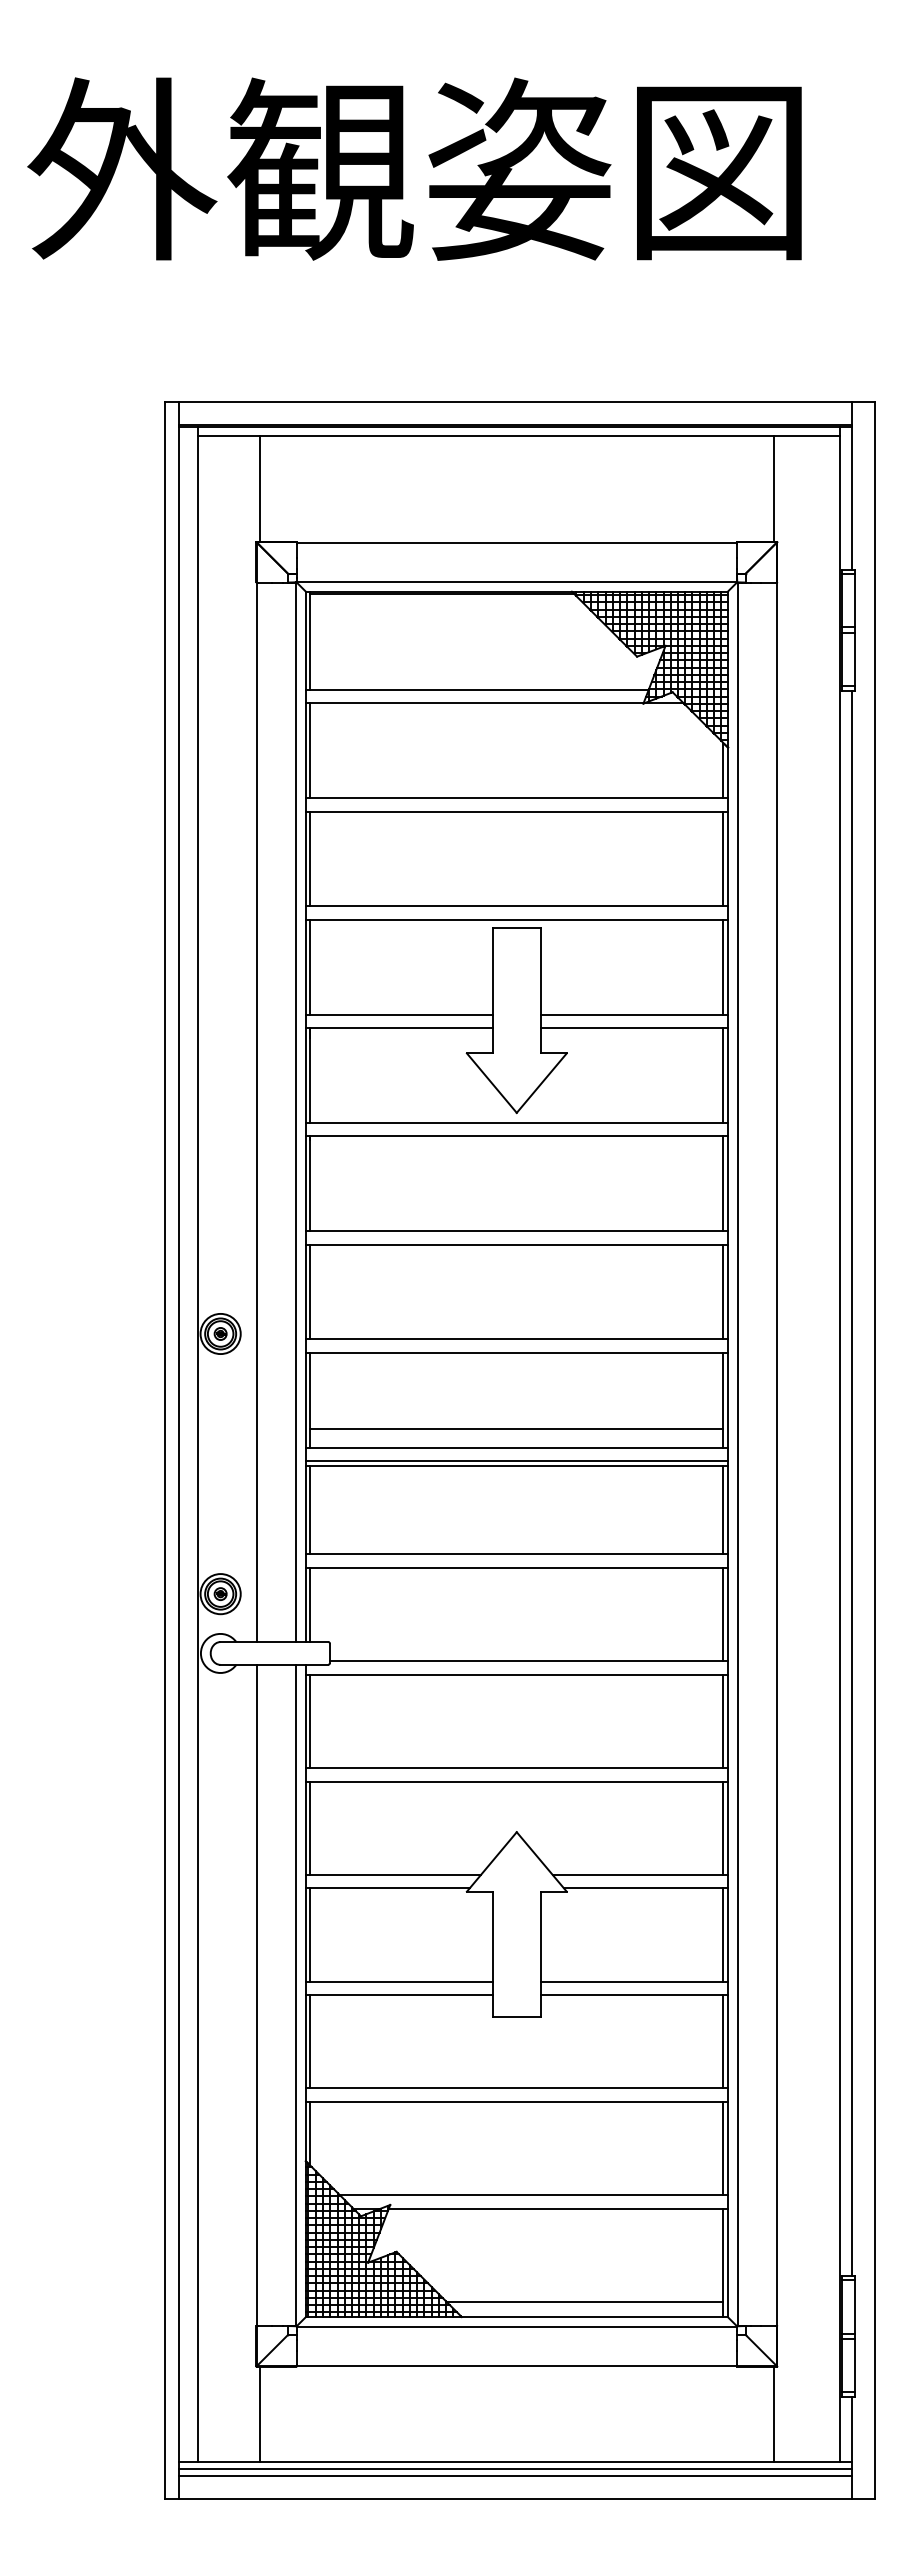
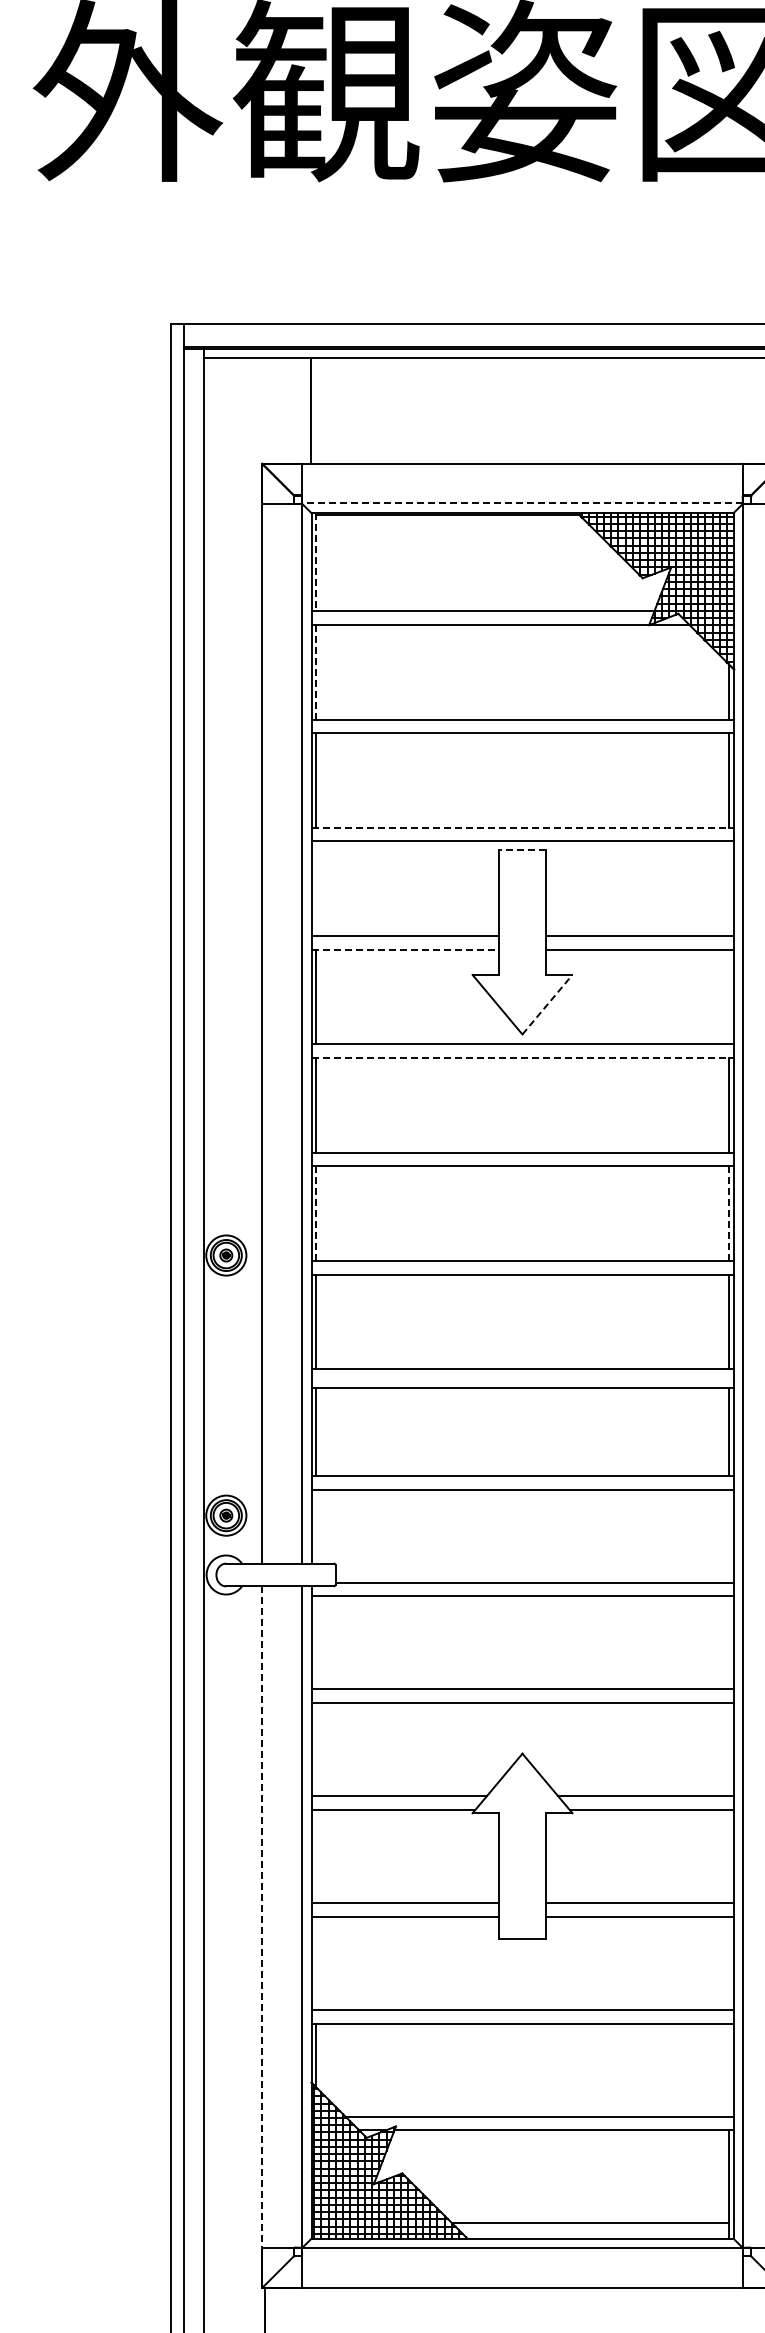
line: (259, 489) -> (311, 411), moved
line: (516, 581) -> (522, 503), solid -> dashed
line: (310, 641) -> (316, 563), solid -> dashed
line: (310, 751) -> (316, 673), solid -> dashed
line: (516, 906) -> (522, 828), solid -> dashed
line: (516, 927) -> (522, 849), solid -> dashed
line: (310, 966) -> (316, 888), removed
line: (723, 966) -> (729, 888), removed
line: (399, 1028) -> (405, 950), solid -> dashed
line: (723, 1075) -> (729, 997), removed
line: (541, 1083) -> (547, 1005), solid -> dashed
line: (516, 1136) -> (522, 1058), solid -> dashed
line: (310, 1292) -> (316, 1214), solid -> dashed
line: (723, 1292) -> (729, 1214), solid -> dashed
line: (516, 1429) -> (522, 1351), removed
line: (516, 1461) -> (522, 1383), removed
line: (310, 1604) -> (316, 1526), removed
line: (723, 1614) -> (729, 1536), removed
line: (310, 1720) -> (316, 1642), removed
line: (723, 1720) -> (729, 1642), removed
line: (310, 1827) -> (316, 1749), removed
line: (723, 1827) -> (729, 1749), removed
line: (310, 1934) -> (316, 1856), removed
line: (723, 1934) -> (729, 1856), removed
line: (256, 1995) -> (262, 1917), solid -> dashed
line: (310, 2041) -> (316, 1963), removed
line: (723, 2041) -> (729, 1963), removed
line: (723, 2148) -> (729, 2070), removed

